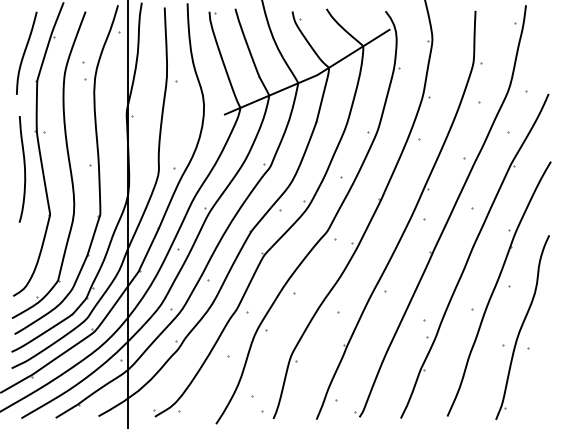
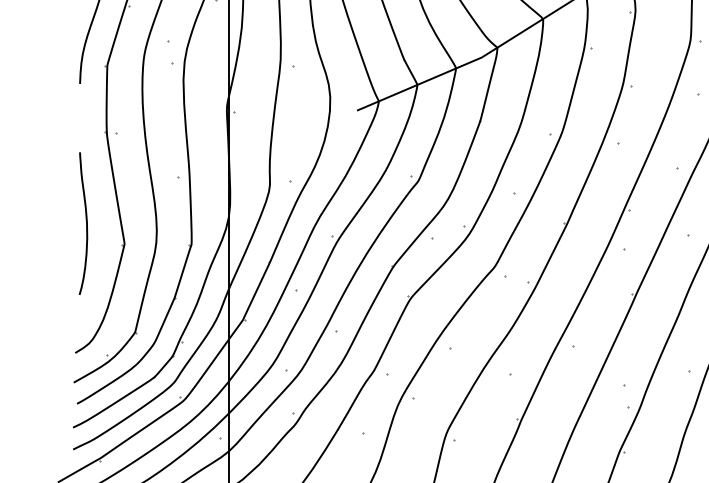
curve: (24, 169) -> (86, 223), moved

